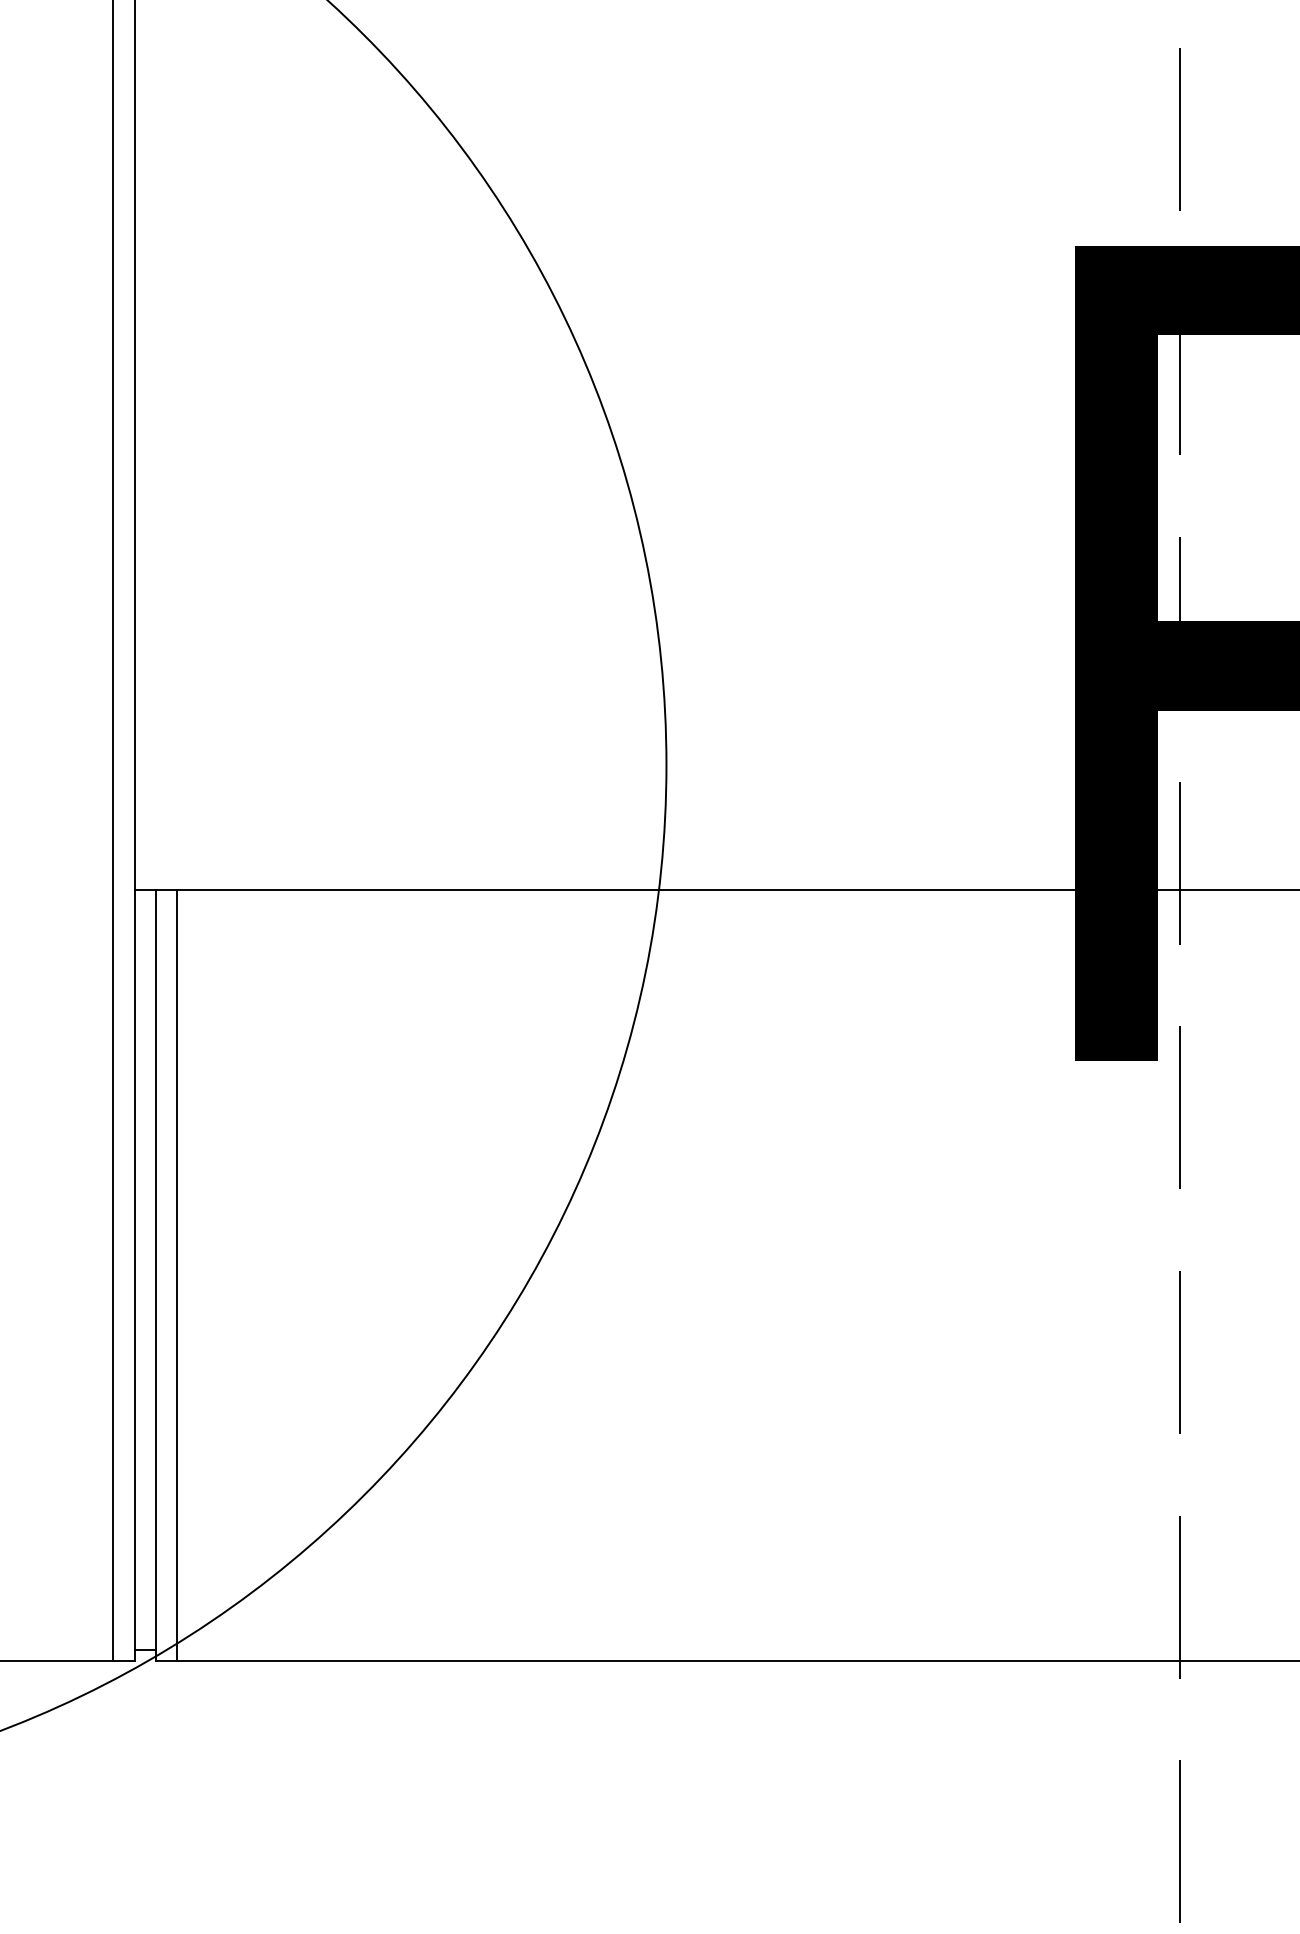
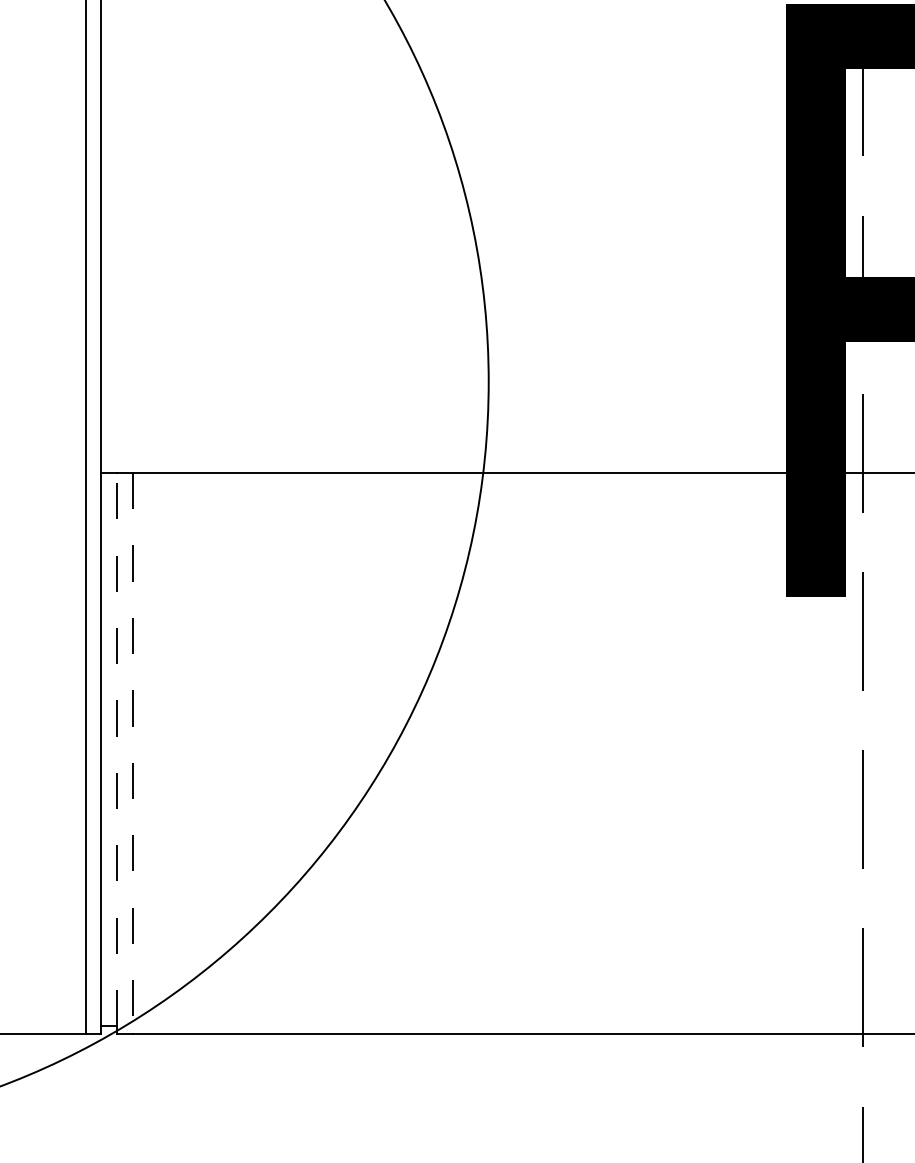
line: (155, 1270) -> (116, 749), solid -> dashed
line: (177, 1276) -> (132, 754), solid -> dashed

